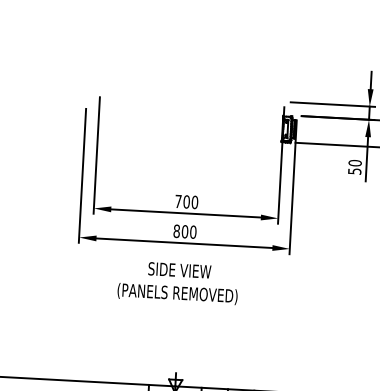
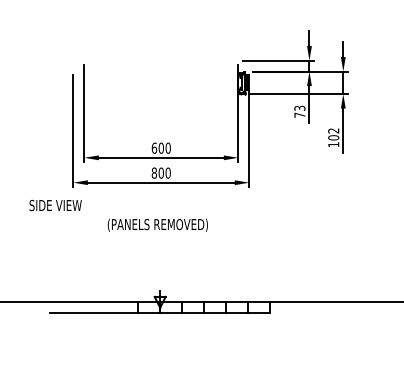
text: (354, 166) -> (299, 111), 50 -> 73
text: (178, 200) -> (154, 147), 700 -> 600
text: (179, 270) -> (55, 205), moved

